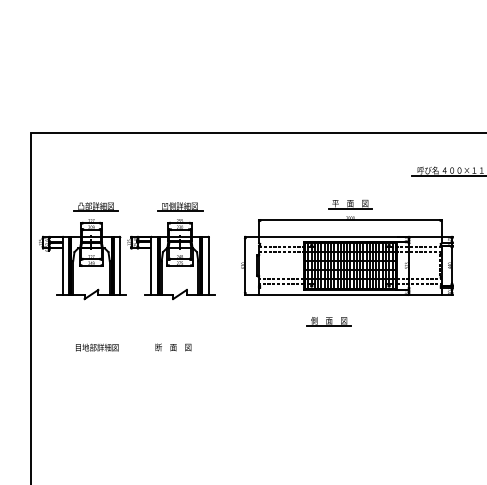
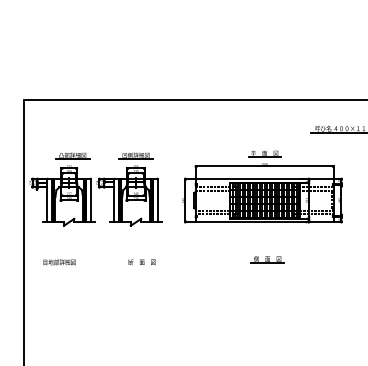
part: (328, 321) -> (267, 259), moved
text: (172, 346) -> (141, 261), moved
text: (97, 347) -> (59, 262), moved

